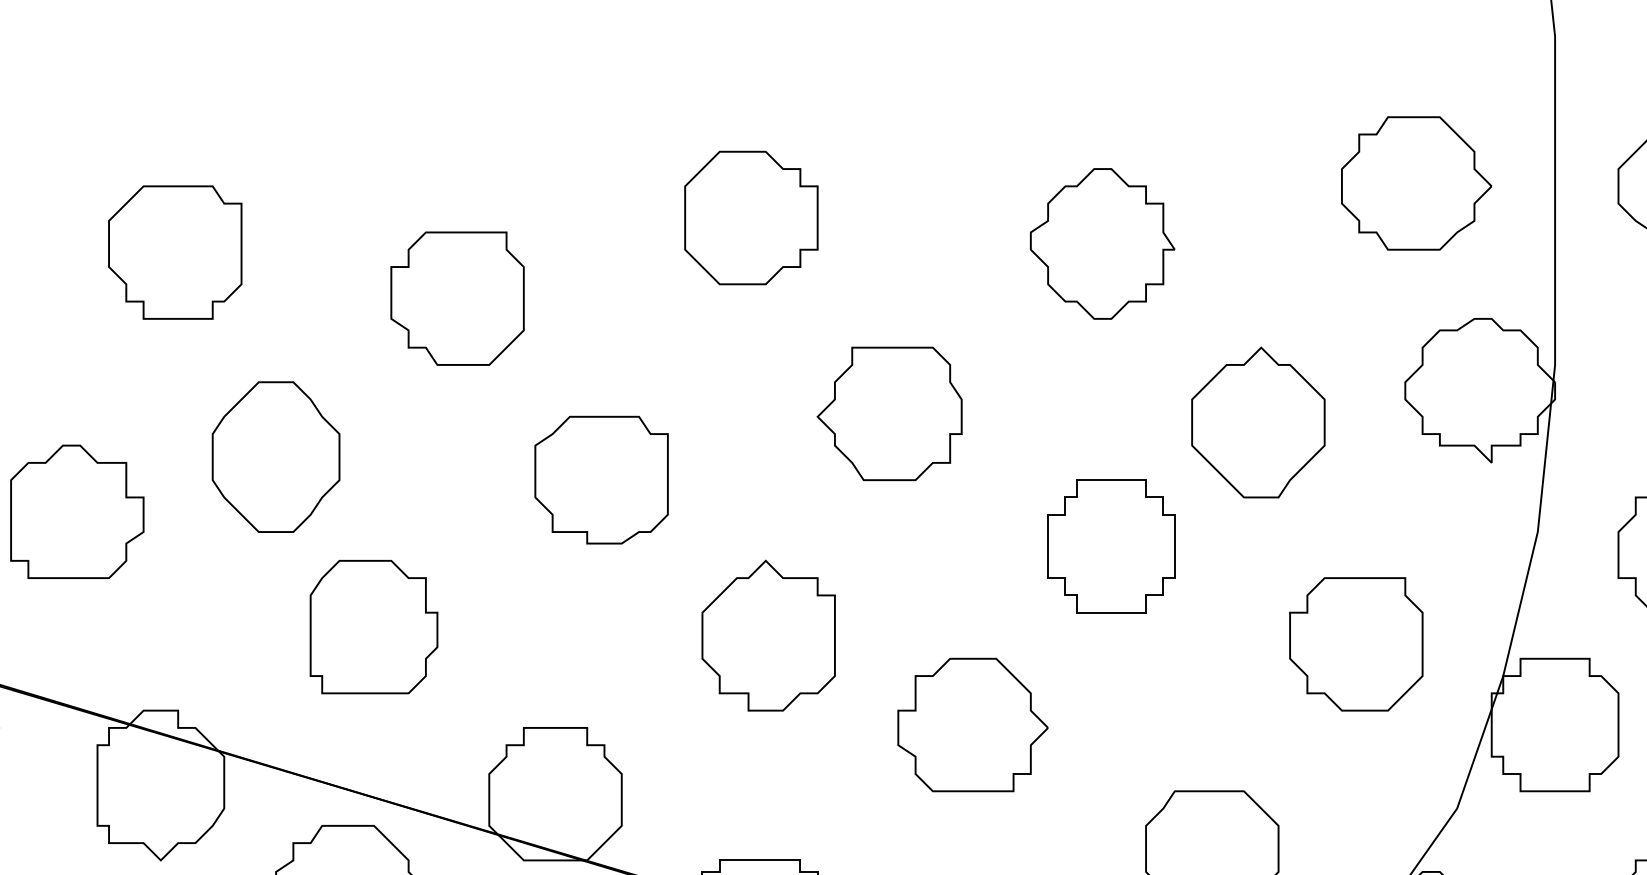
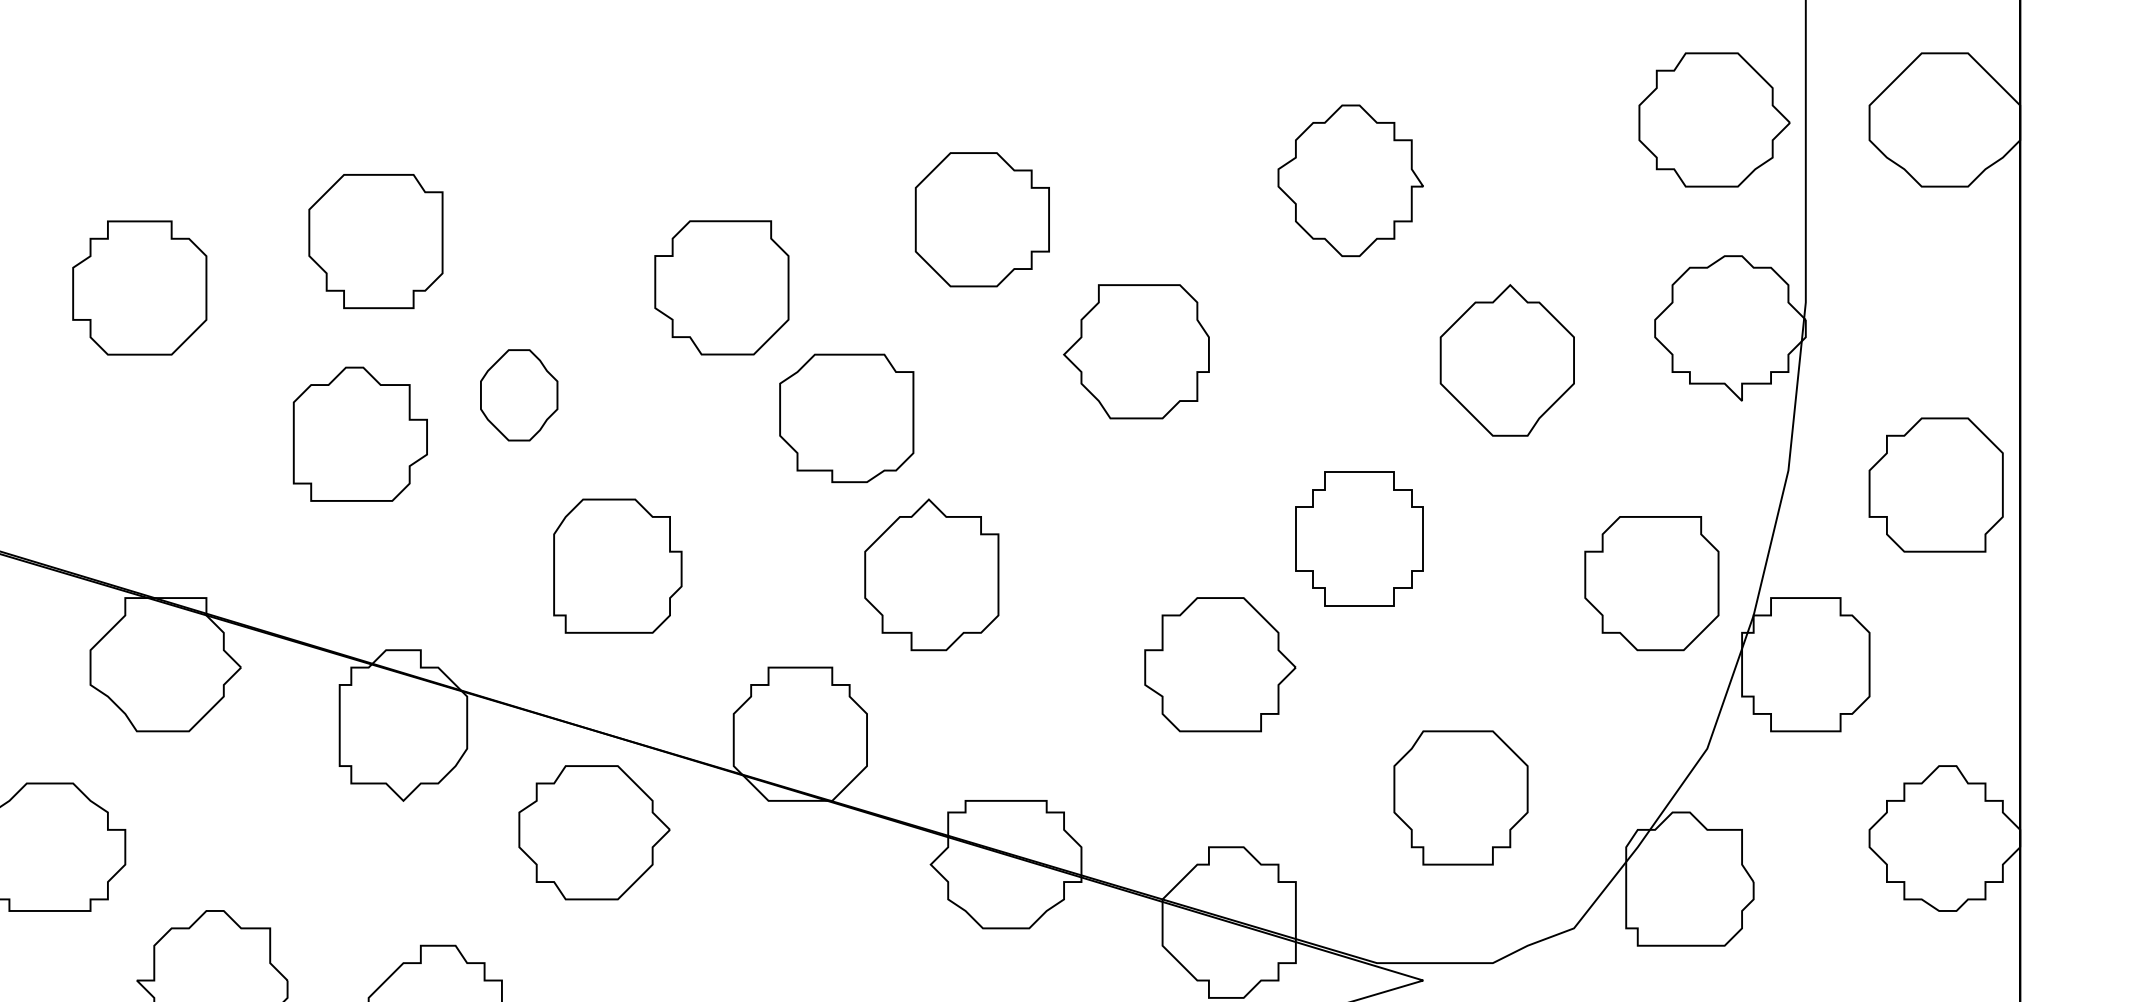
part: (1416, 182) -> (1714, 119), moved
part: (750, 217) -> (981, 219), moved
part: (174, 252) -> (375, 241), moved
part: (457, 298) -> (721, 287), moved
part: (275, 457) -> (518, 395), size x0.6
part: (76, 511) -> (359, 433), moved
part: (1111, 545) -> (1359, 538), moved
part: (768, 635) -> (931, 574), moved
part: (1355, 644) -> (1651, 583), moved

